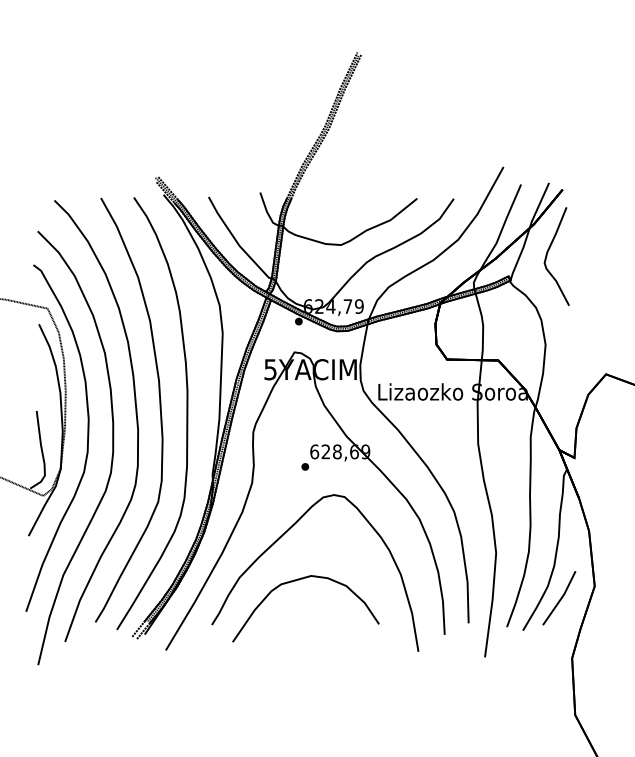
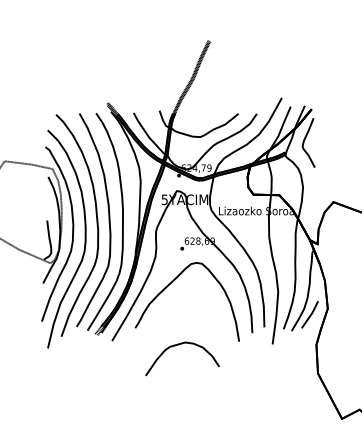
curve: (299, 581) -> (179, 345), moved

